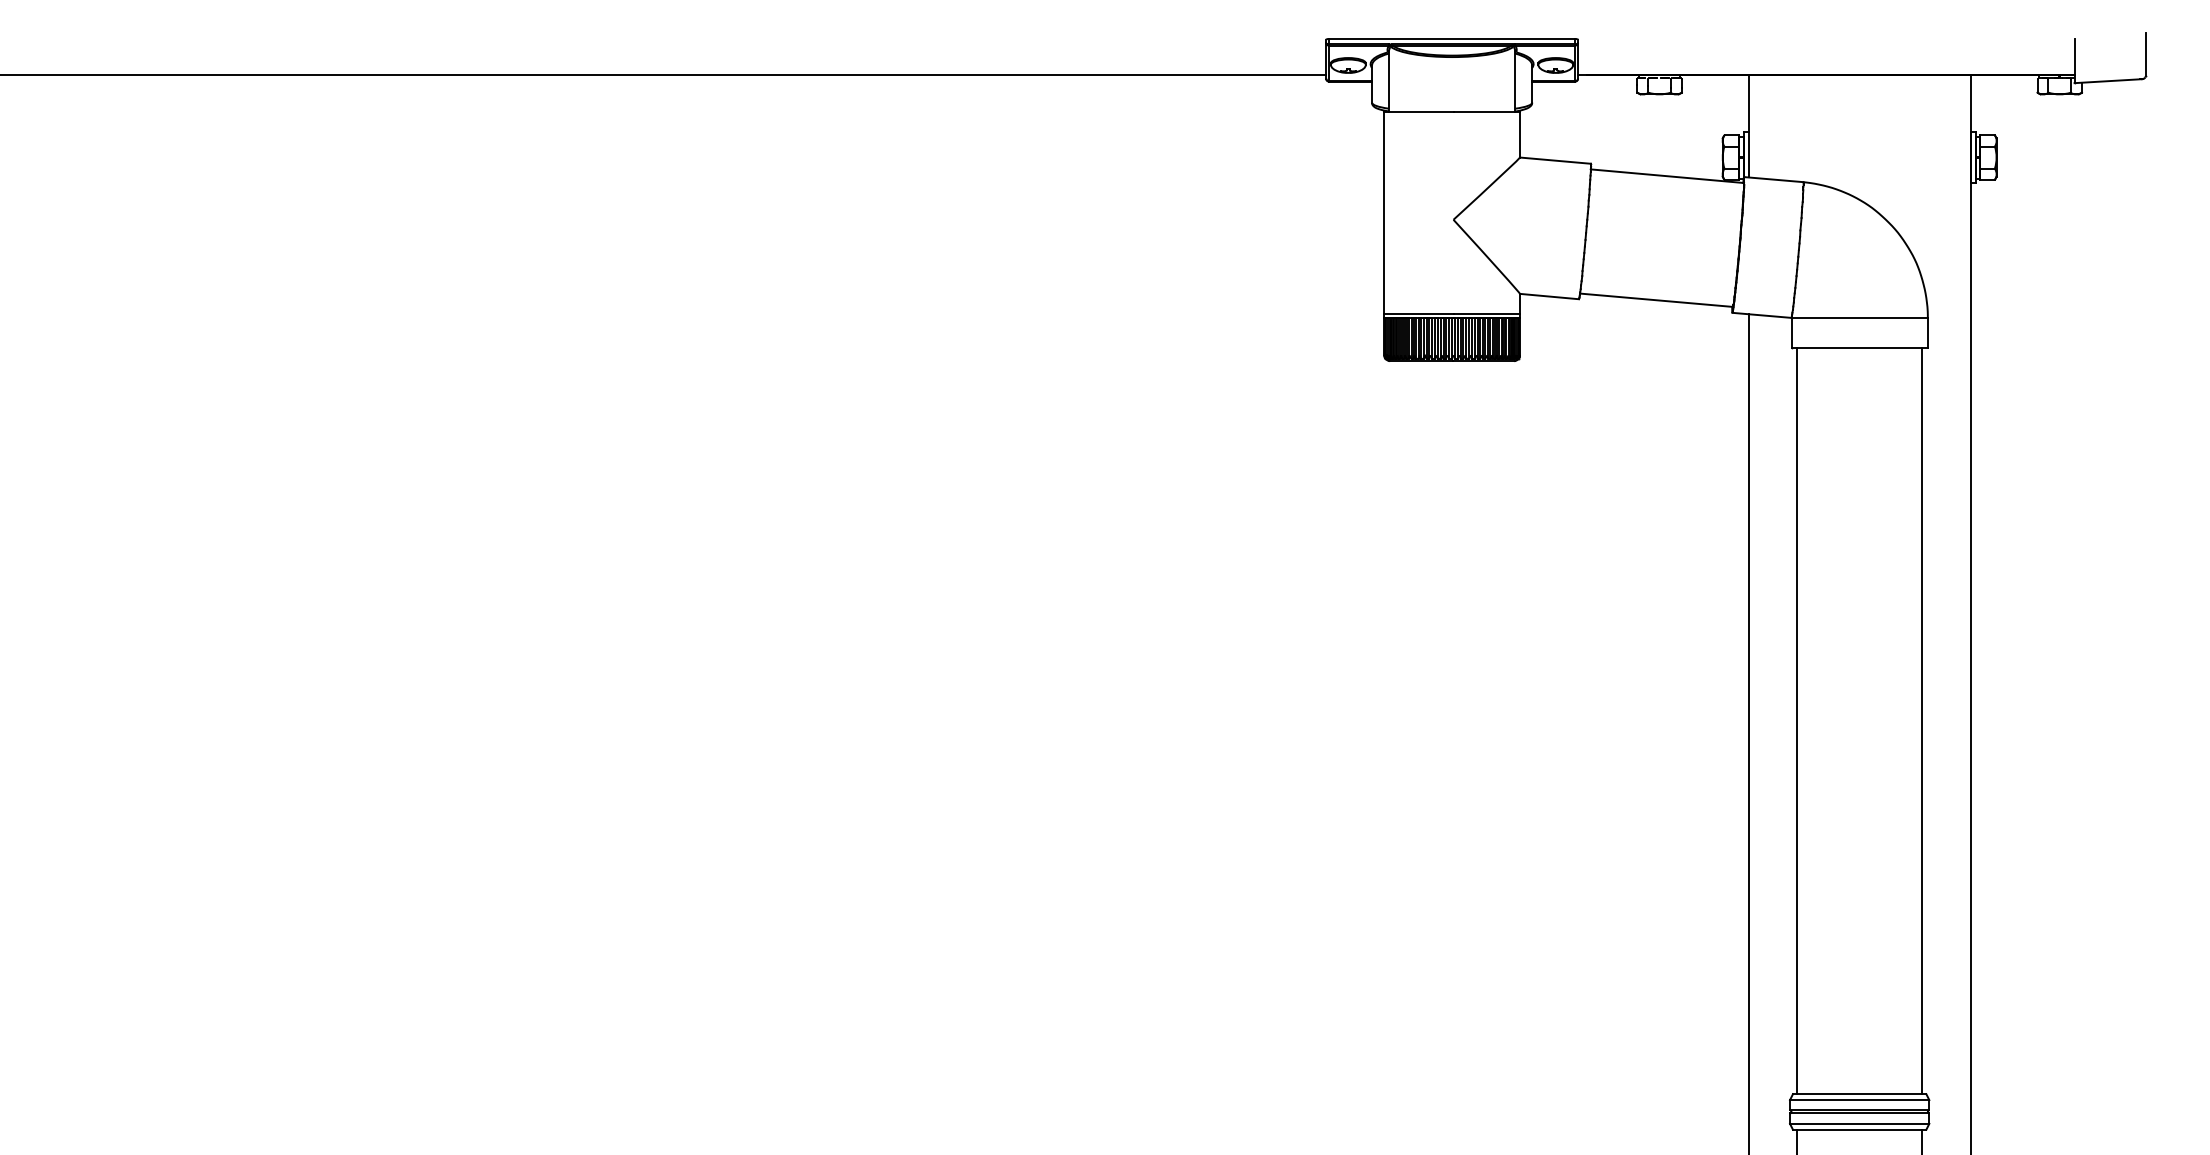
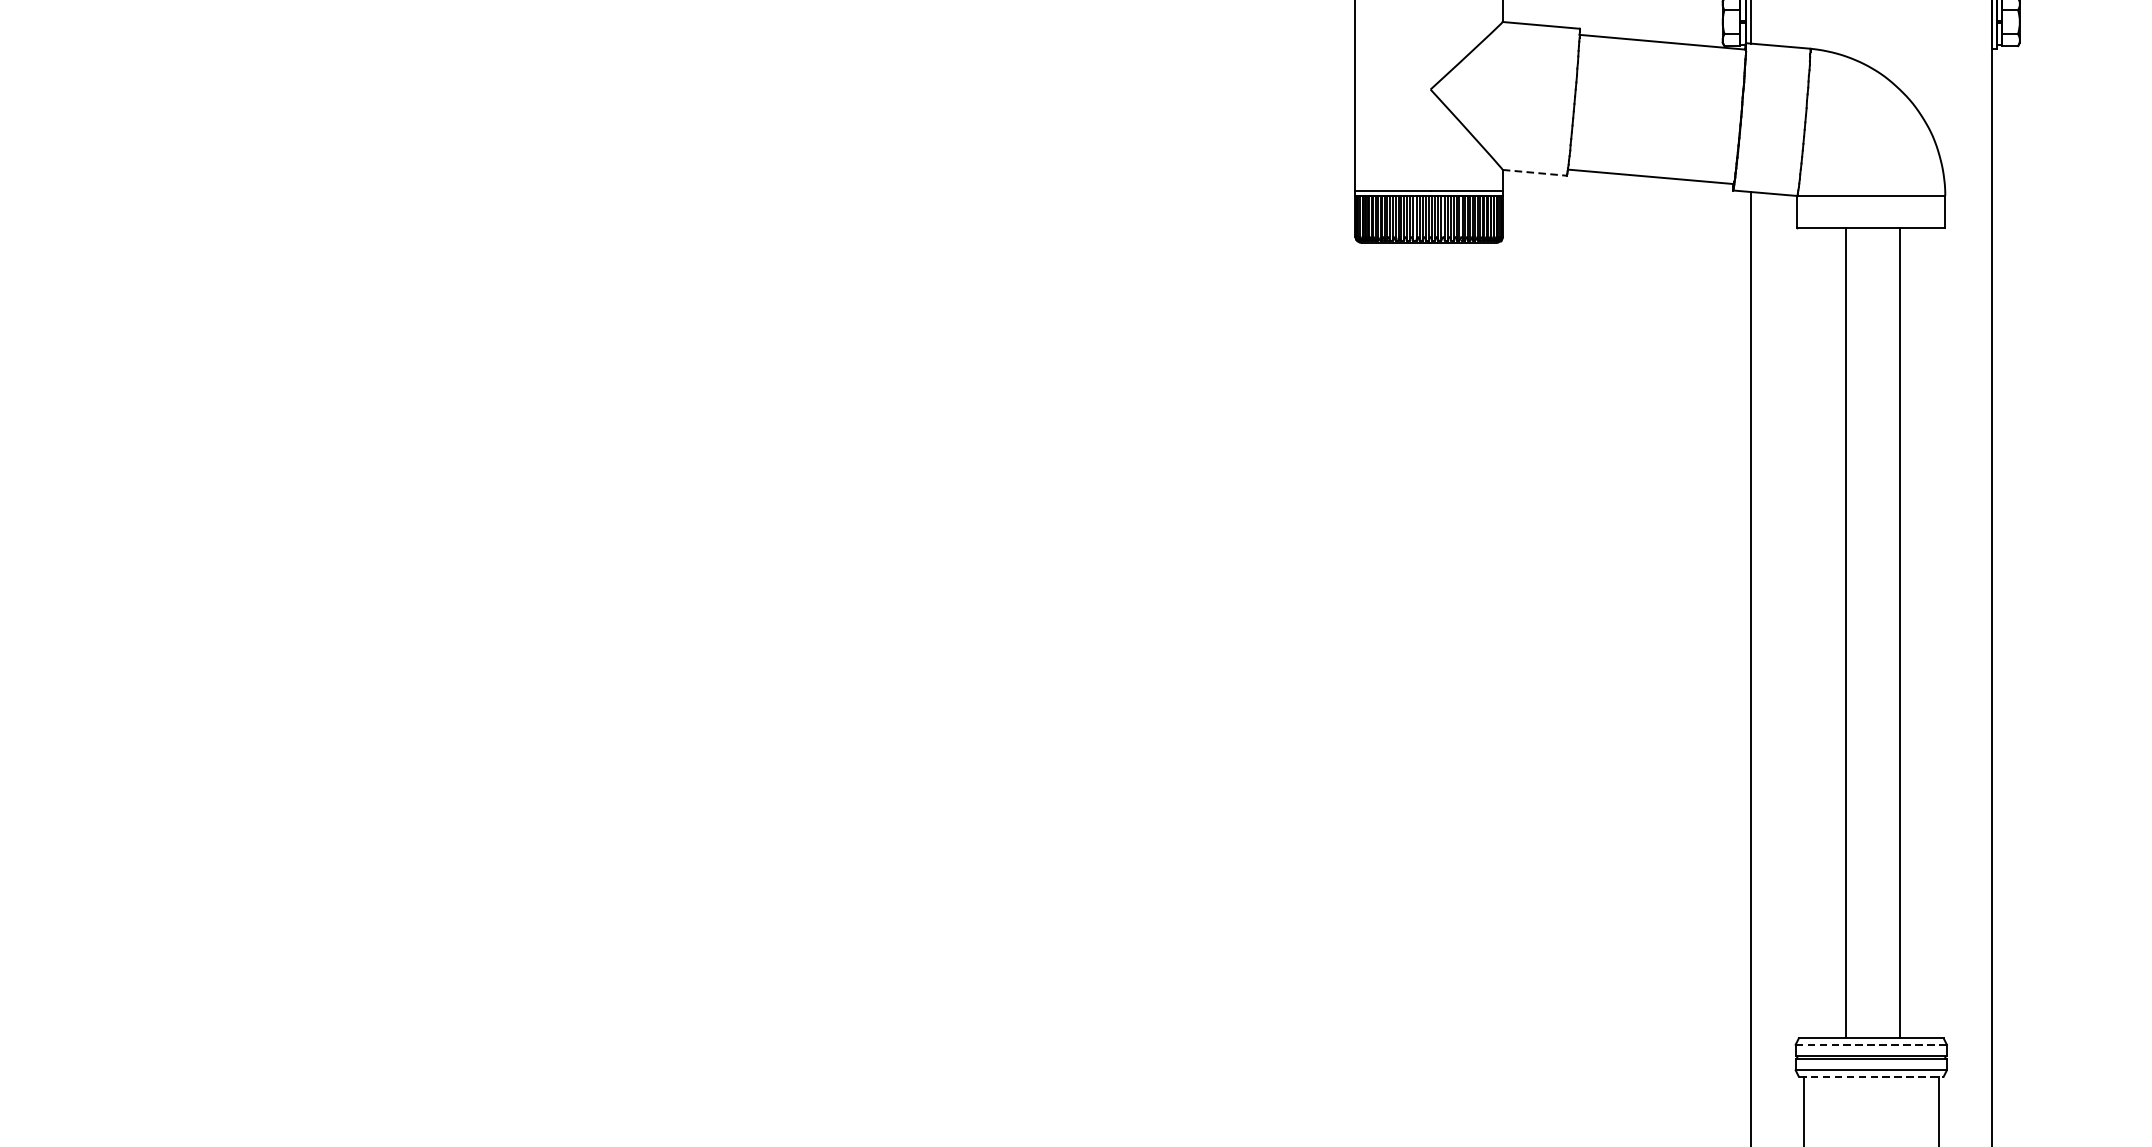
line: (1549, 296) -> (1534, 172), solid -> dashed
line: (1797, 720) -> (1846, 632), moved
line: (1921, 720) -> (1899, 632), moved
line: (1859, 1100) -> (1871, 1045), solid -> dashed
line: (1859, 1129) -> (1871, 1076), solid -> dashed

